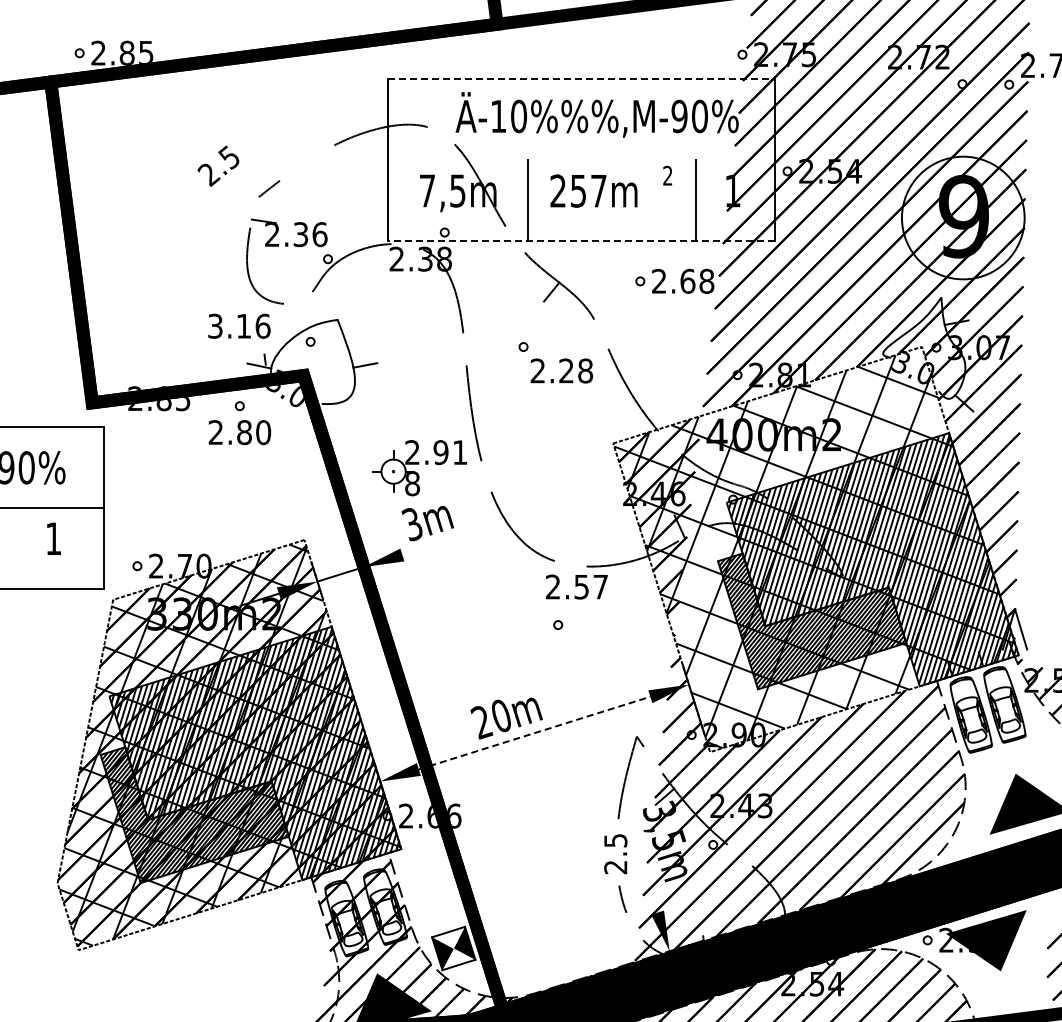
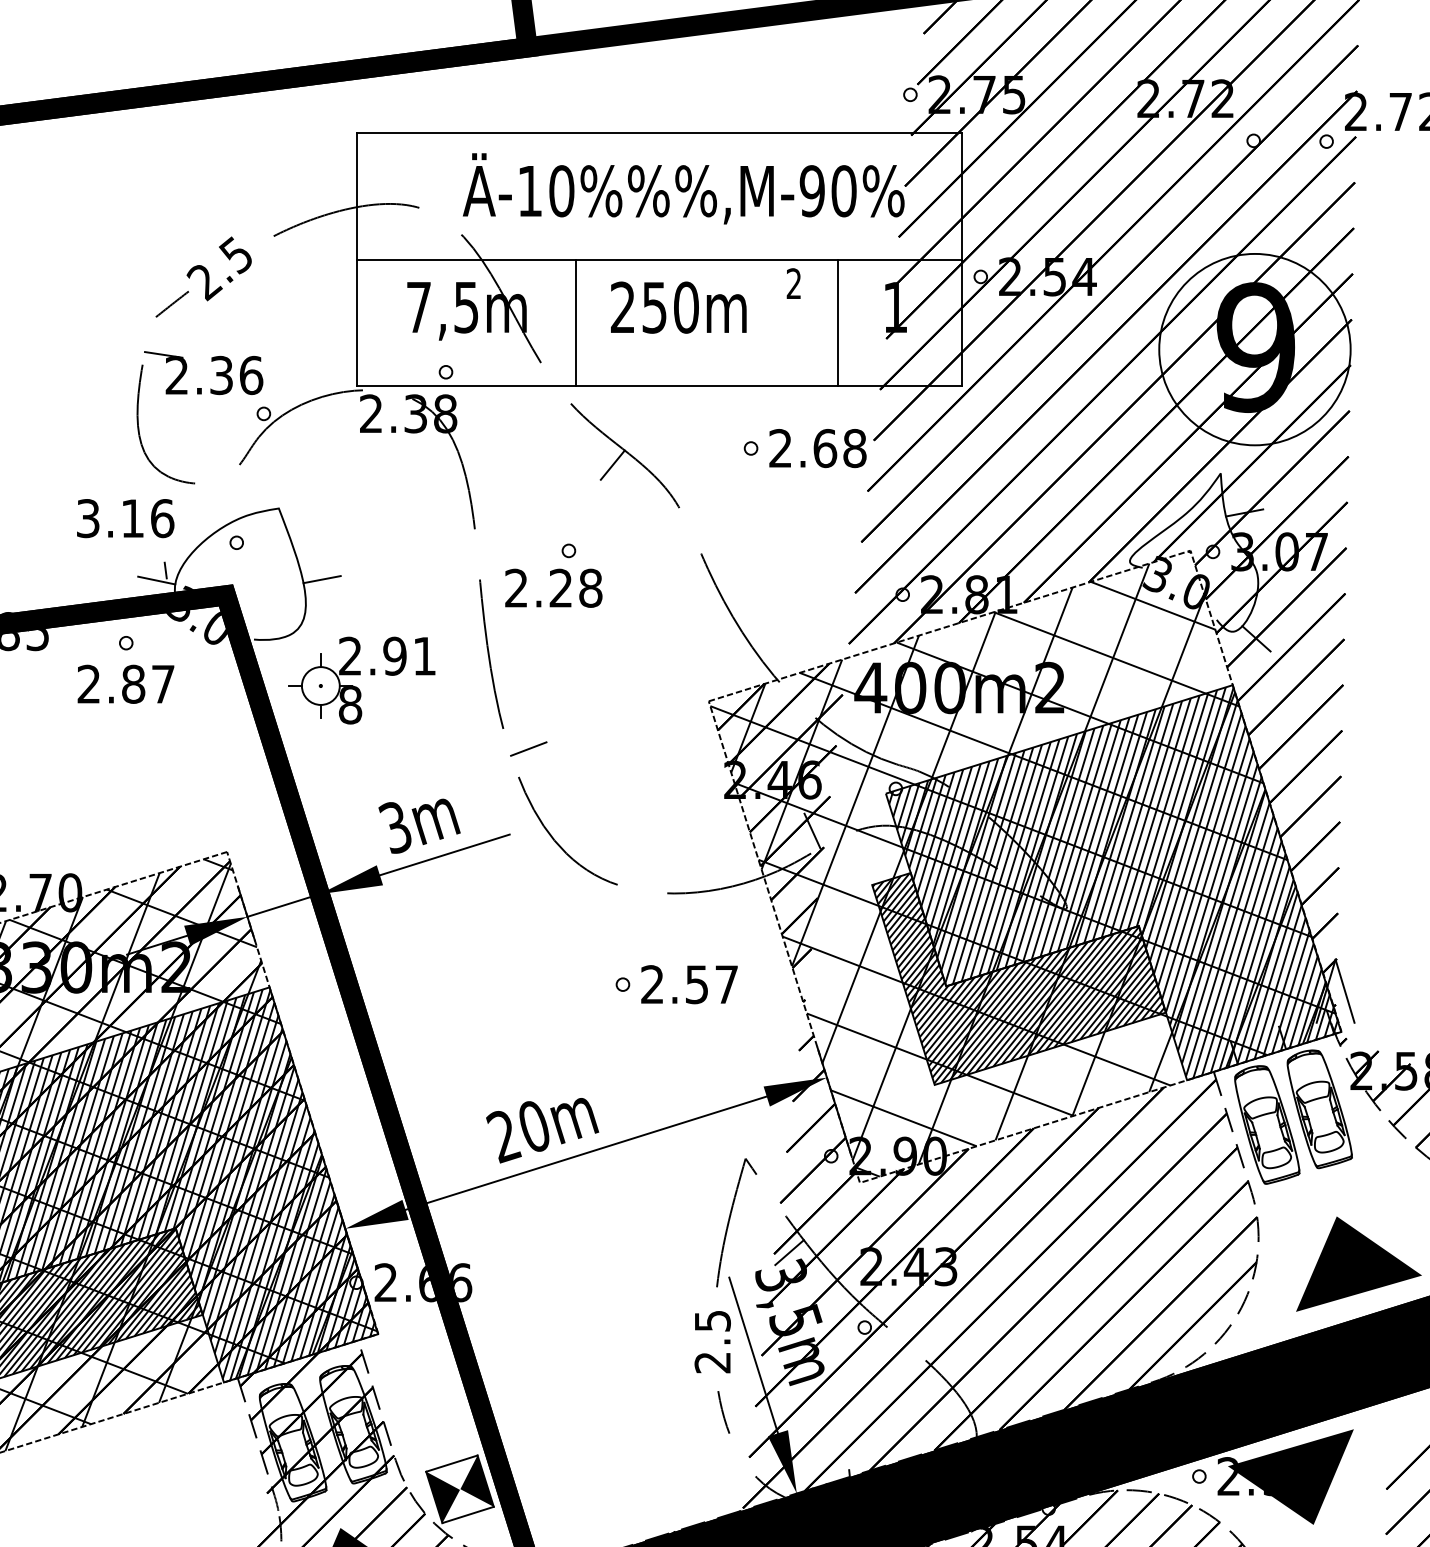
line: (581, 79) -> (659, 133), dashed -> solid
line: (581, 160) -> (659, 259), added
text: (218, 165) -> (219, 267), moved
text: (598, 190) -> (685, 306), 257m -> 250m
line: (581, 241) -> (659, 386), dashed -> solid
text: (561, 370) -> (553, 587), moved
text: (263, 432) -> (163, 684), 2.80 -> 2.87
part: (419, 468) -> (361, 681), moved
line: (497, 473) -> (528, 748), added
line: (443, 541) -> (444, 854), added
text: (576, 586) -> (688, 983), moved
line: (535, 732) -> (587, 1152), dashed -> solid
line: (641, 862) -> (752, 1355), added

